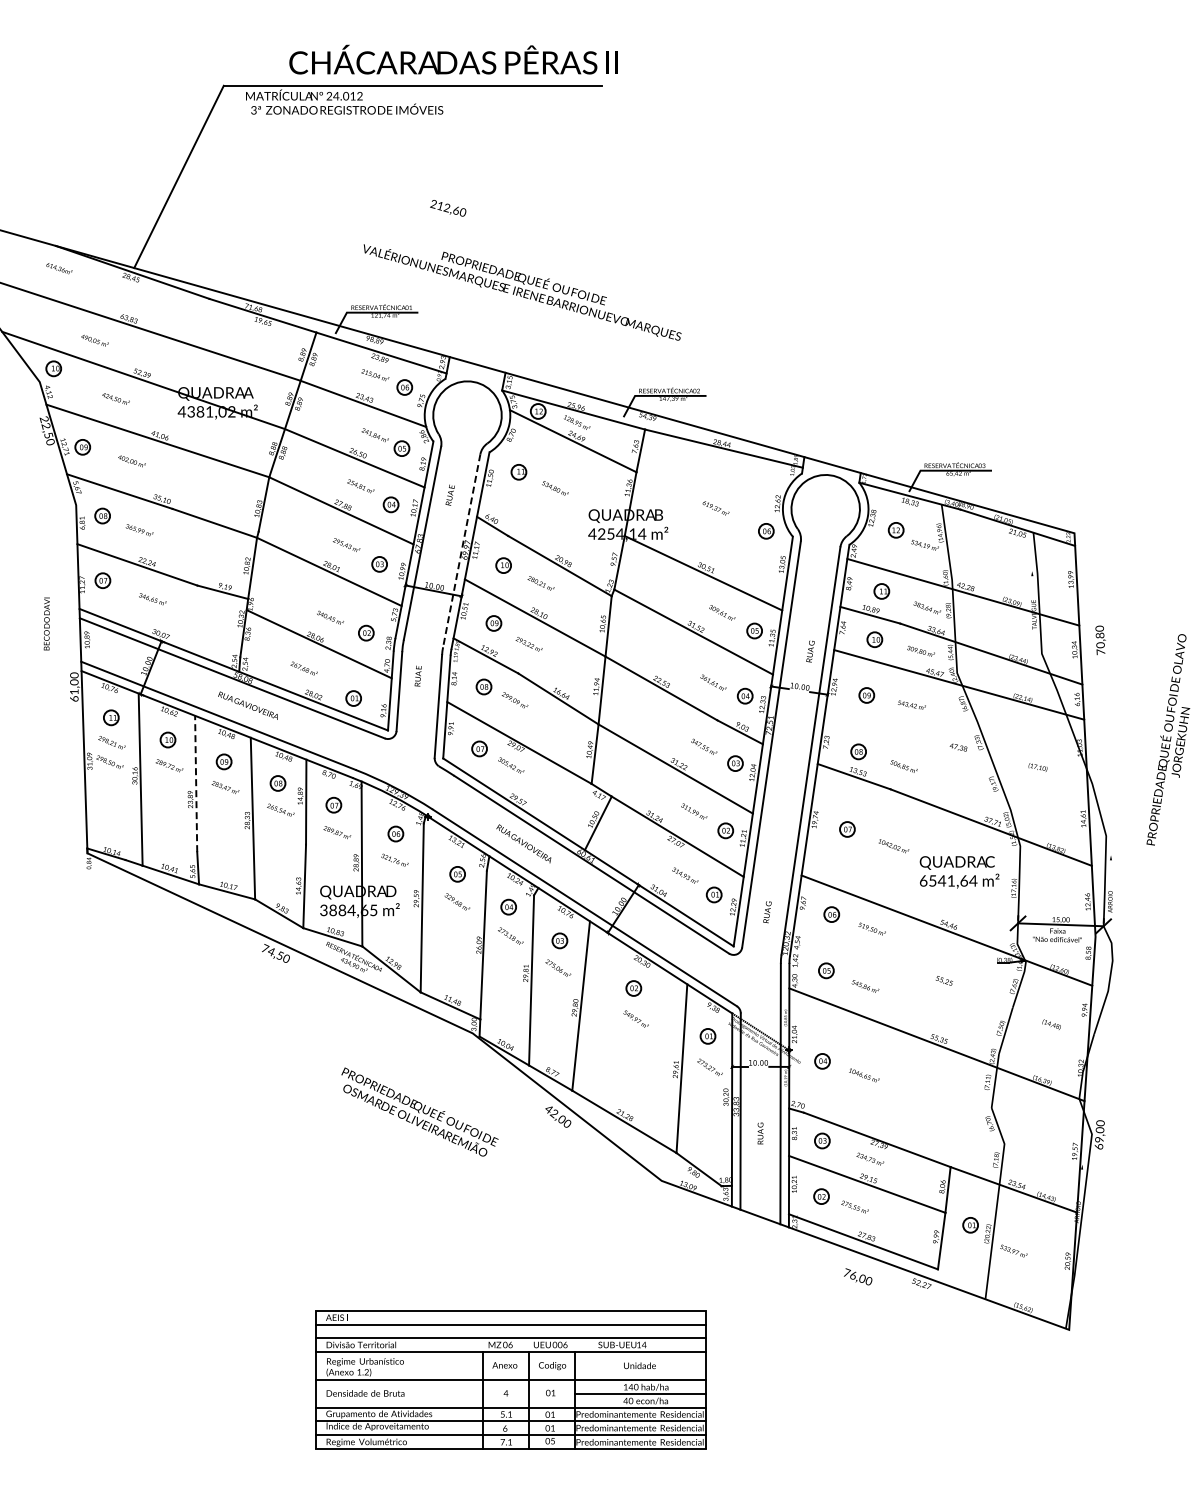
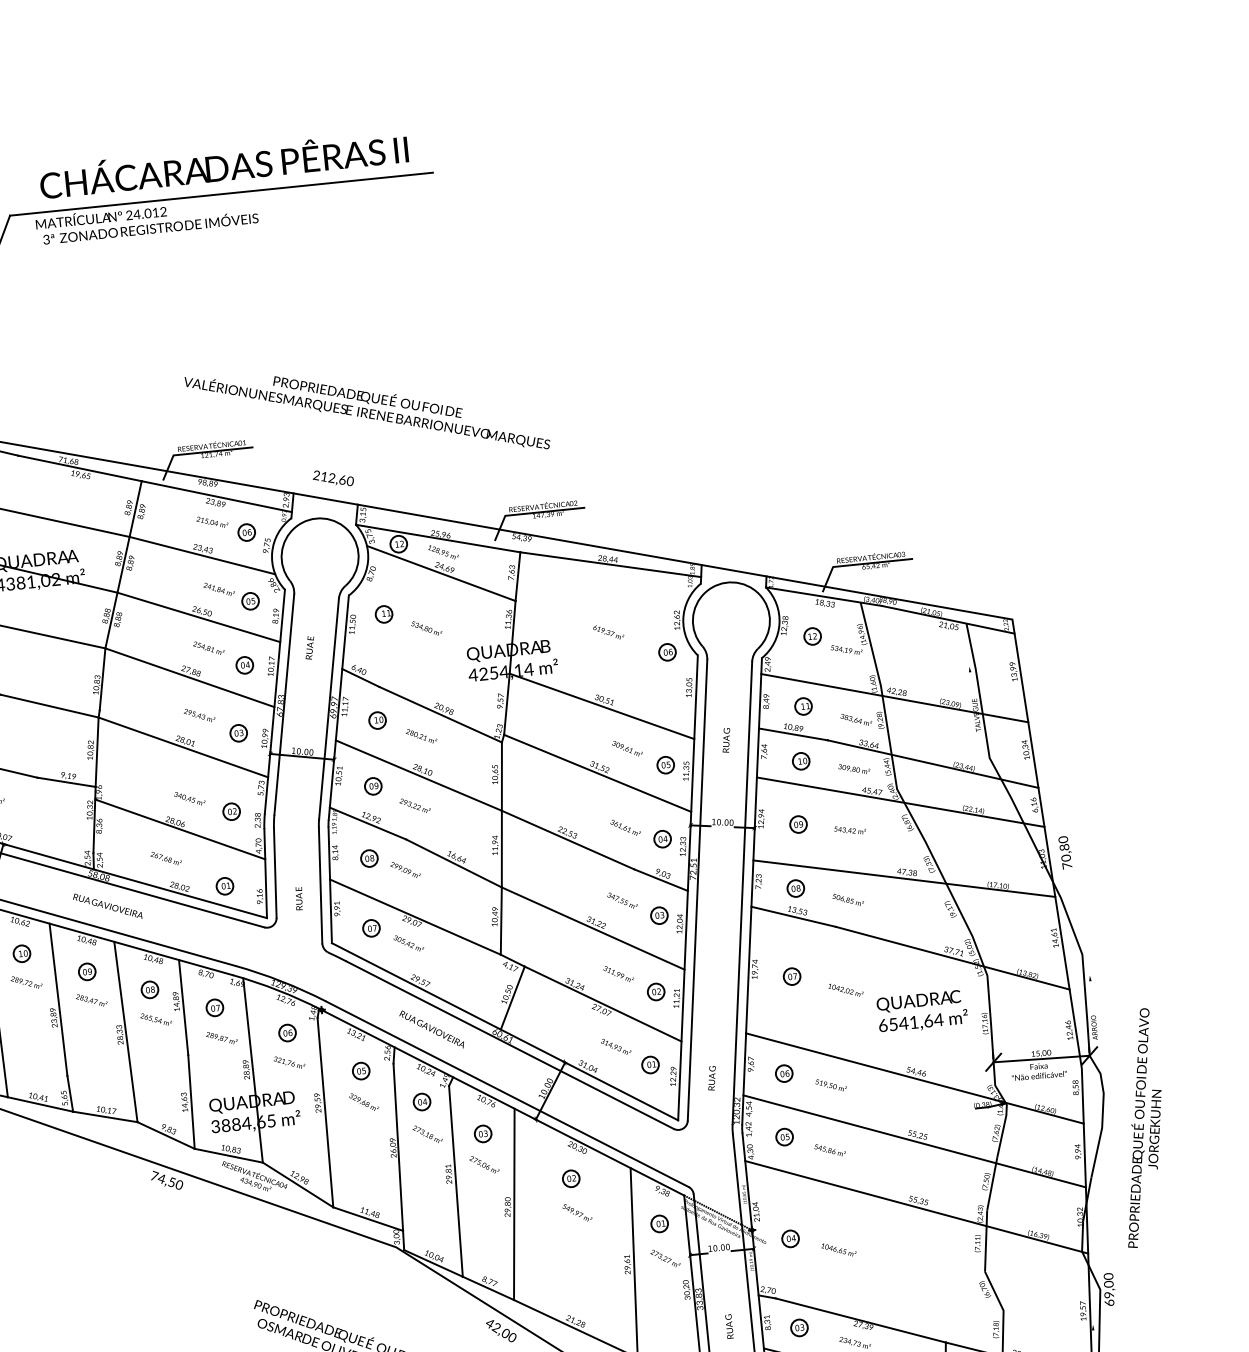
text: (453, 59) -> (223, 164), moved
text: (448, 208) -> (333, 478), moved
line: (461, 551) -> (328, 709), dashed -> solid
text: (1100, 640) -> (1065, 852), moved
text: (810, 651) -> (726, 740), moved
text: (417, 675) -> (298, 898), moved
text: (1168, 739) -> (1140, 1127), moved
line: (955, 752) -> (904, 878), added
line: (196, 783) -> (58, 999), dashed -> solid
line: (940, 986) -> (914, 1141), added

